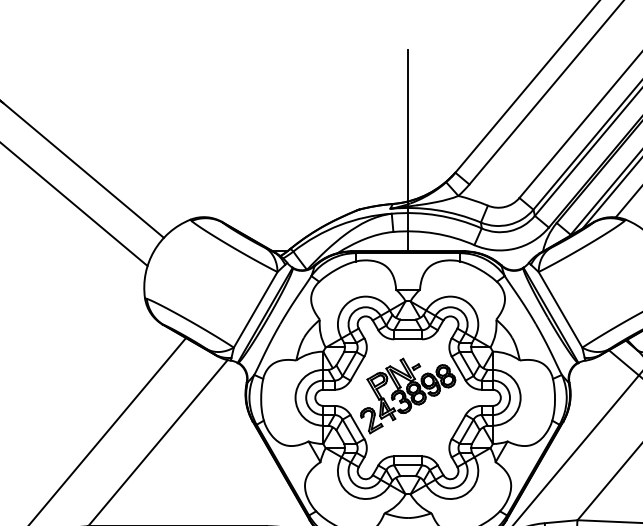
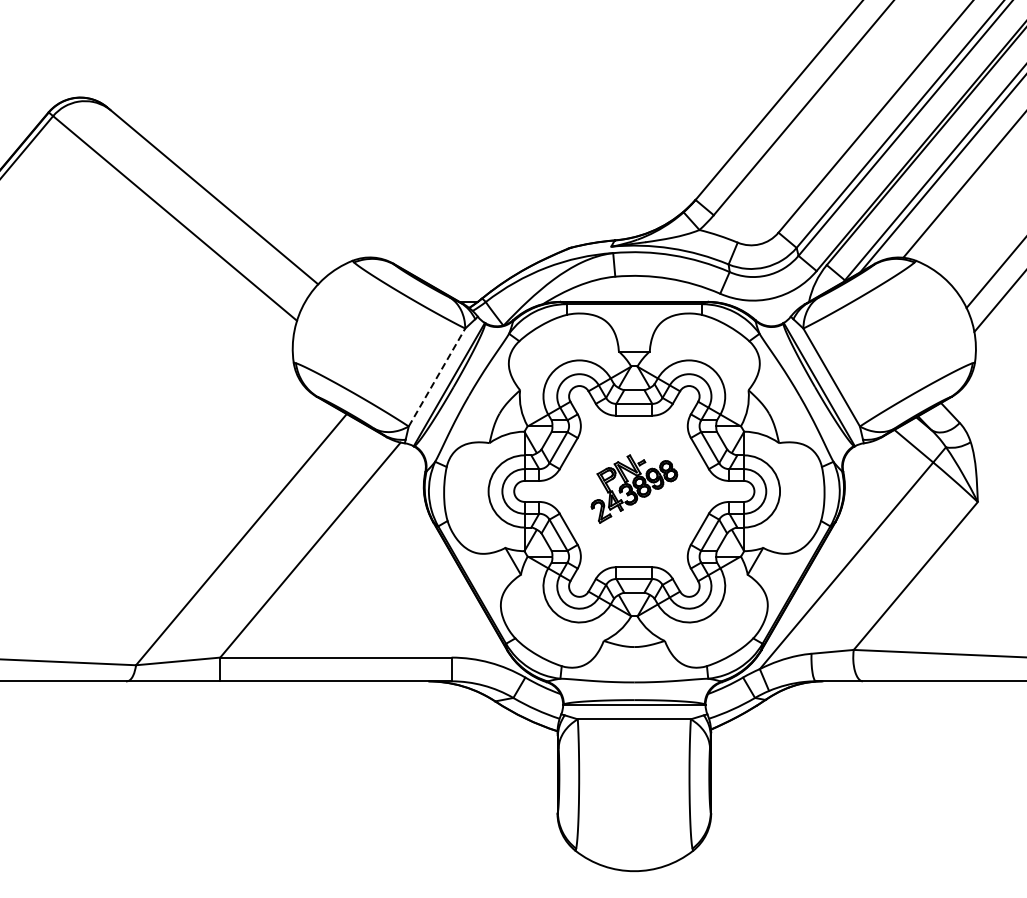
line: (408, 150) -> (634, 171), removed
line: (256, 309) -> (437, 377), solid -> dashed
part: (408, 395) -> (634, 488), size x0.7

